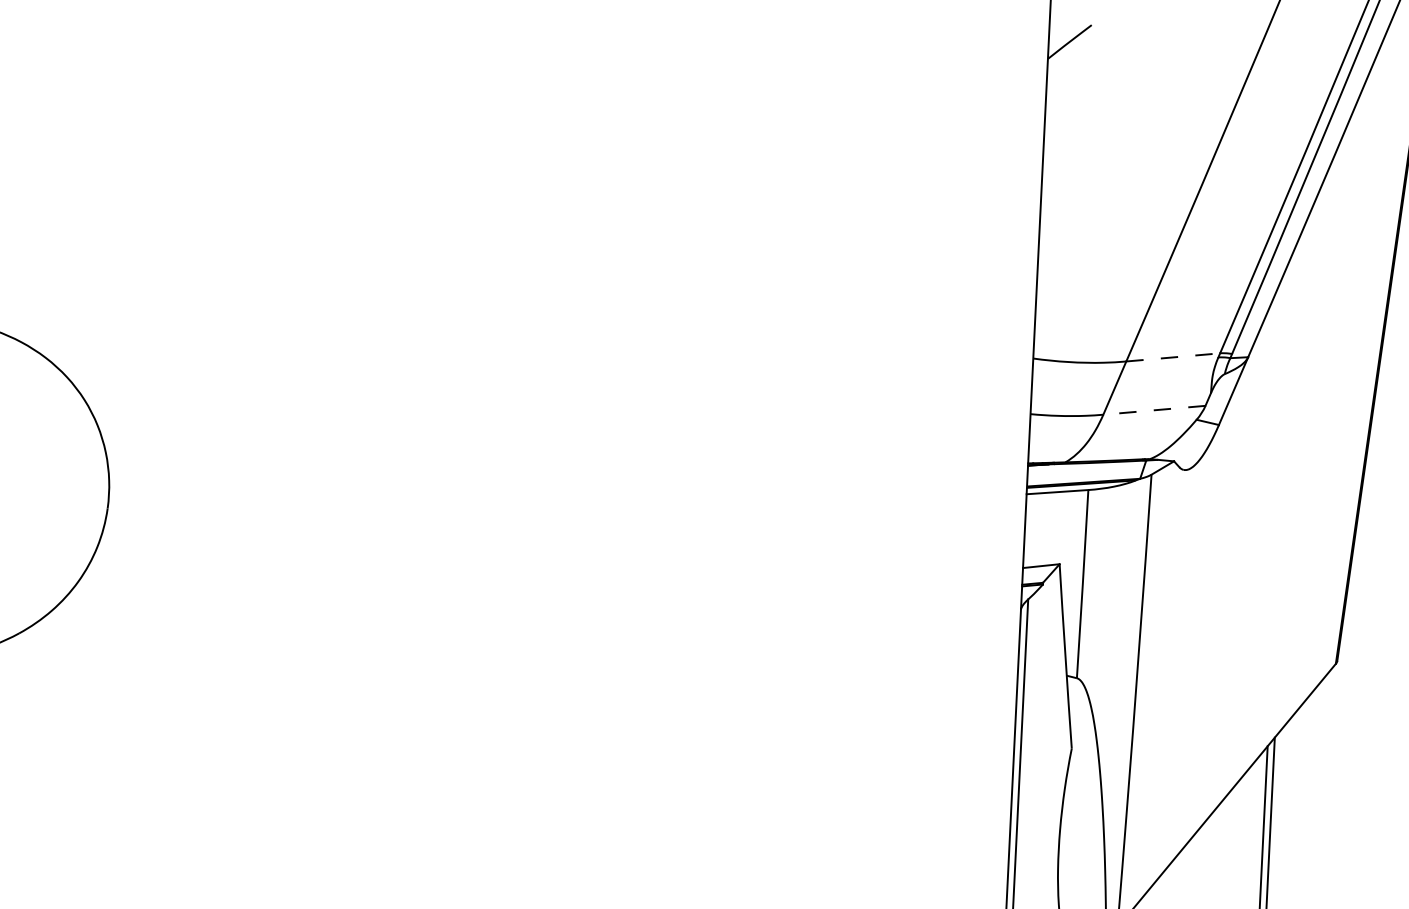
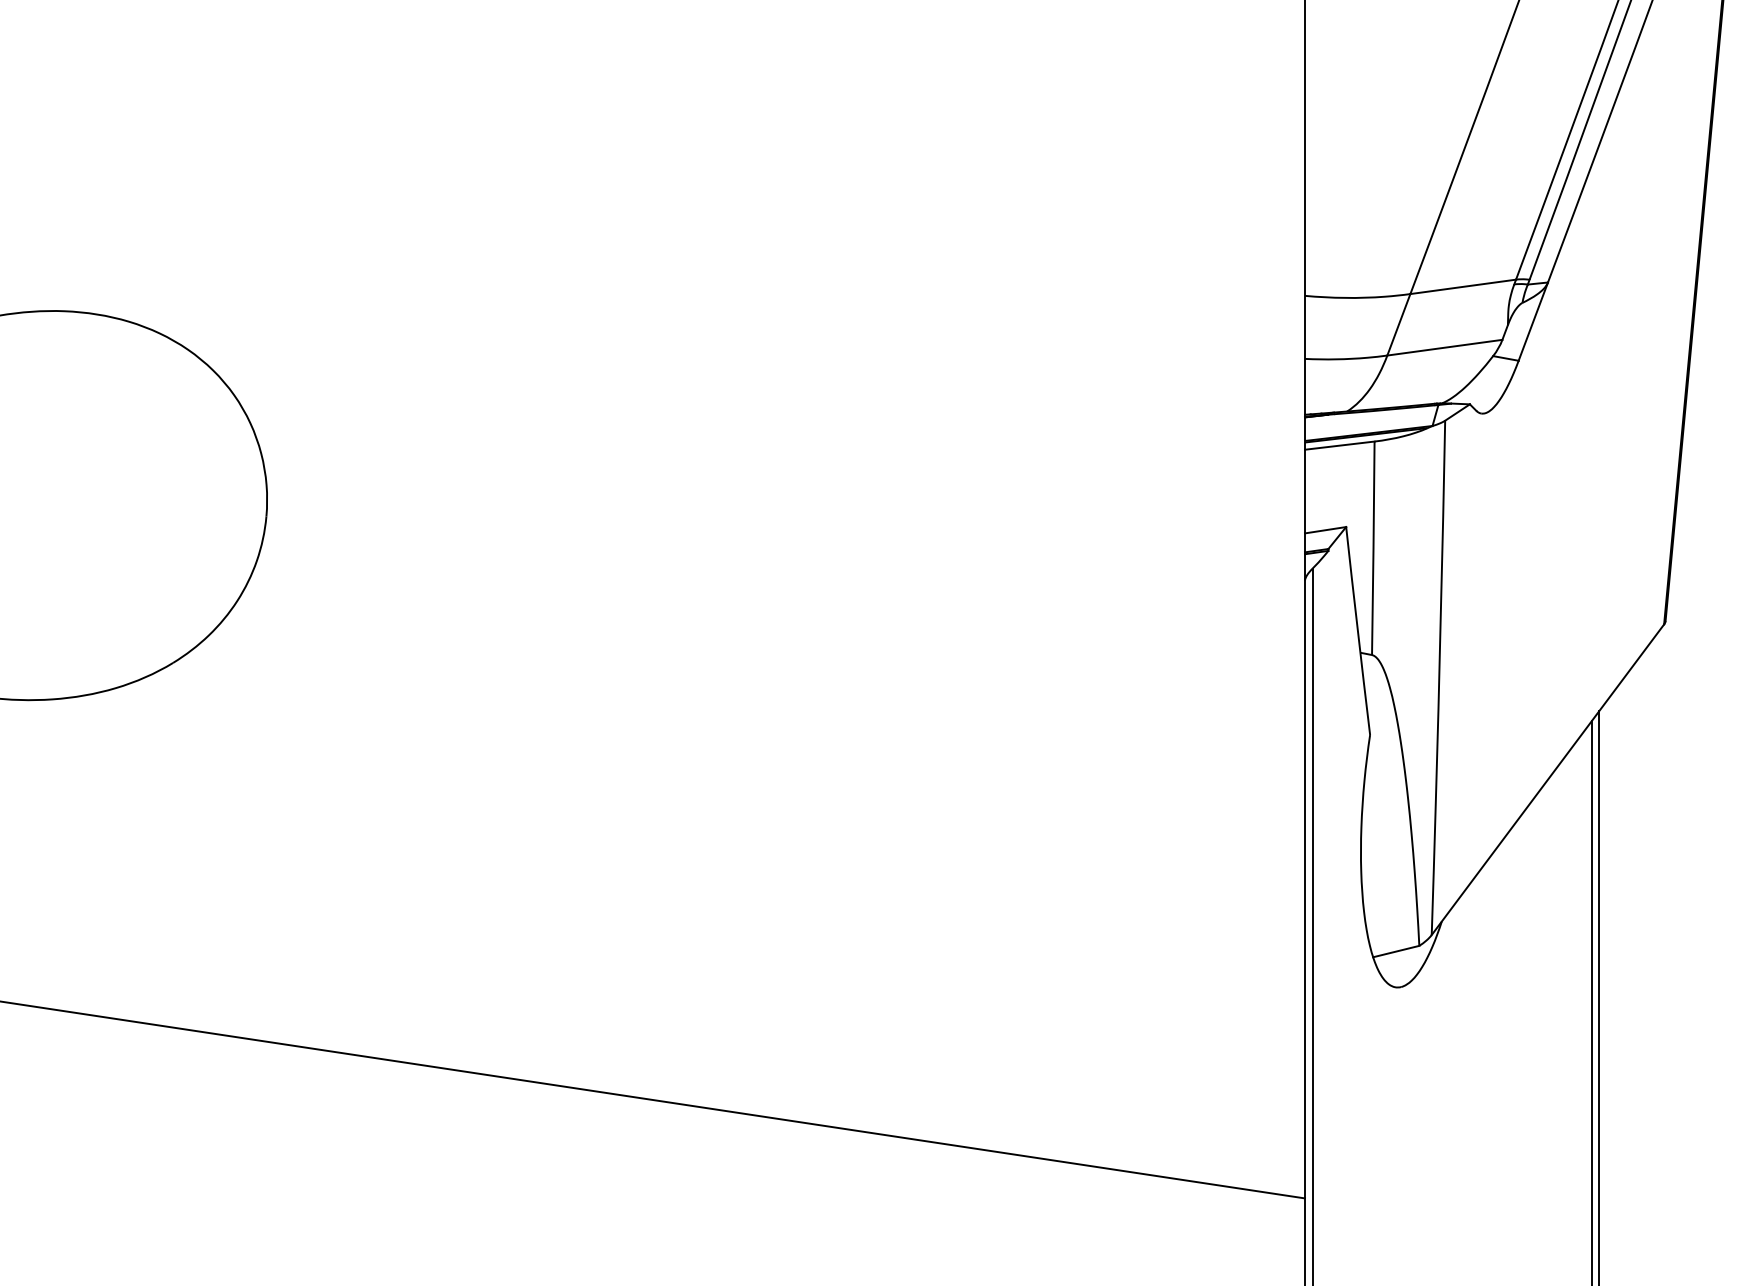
line: (1173, 357) -> (1463, 286), dashed -> solid
line: (1154, 410) -> (1444, 347), dashed -> solid

